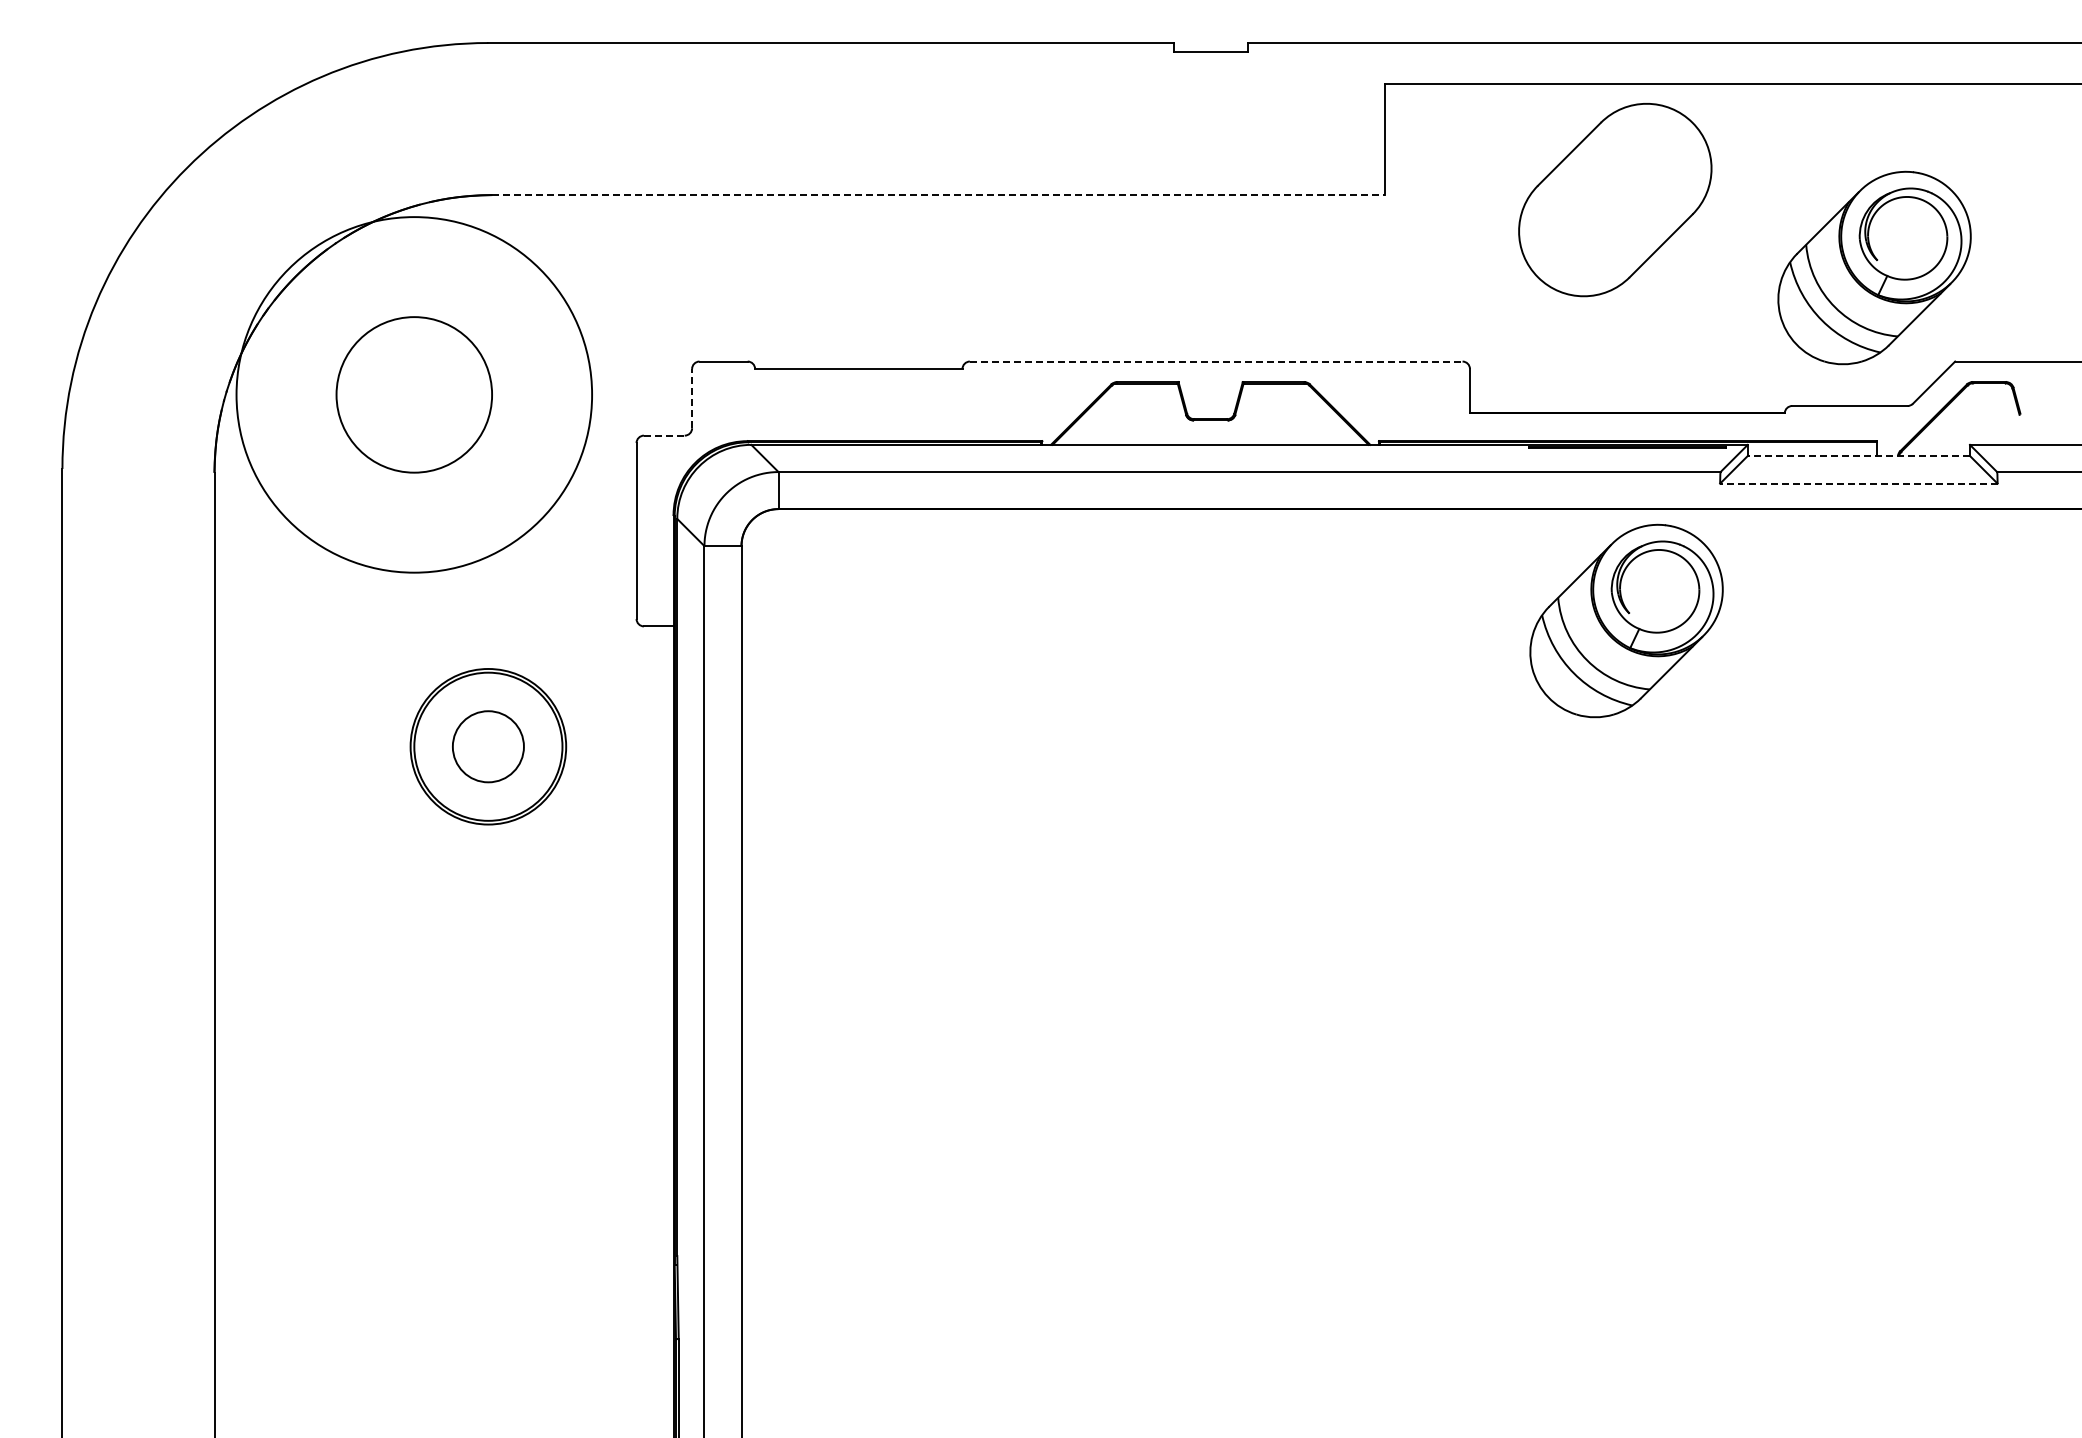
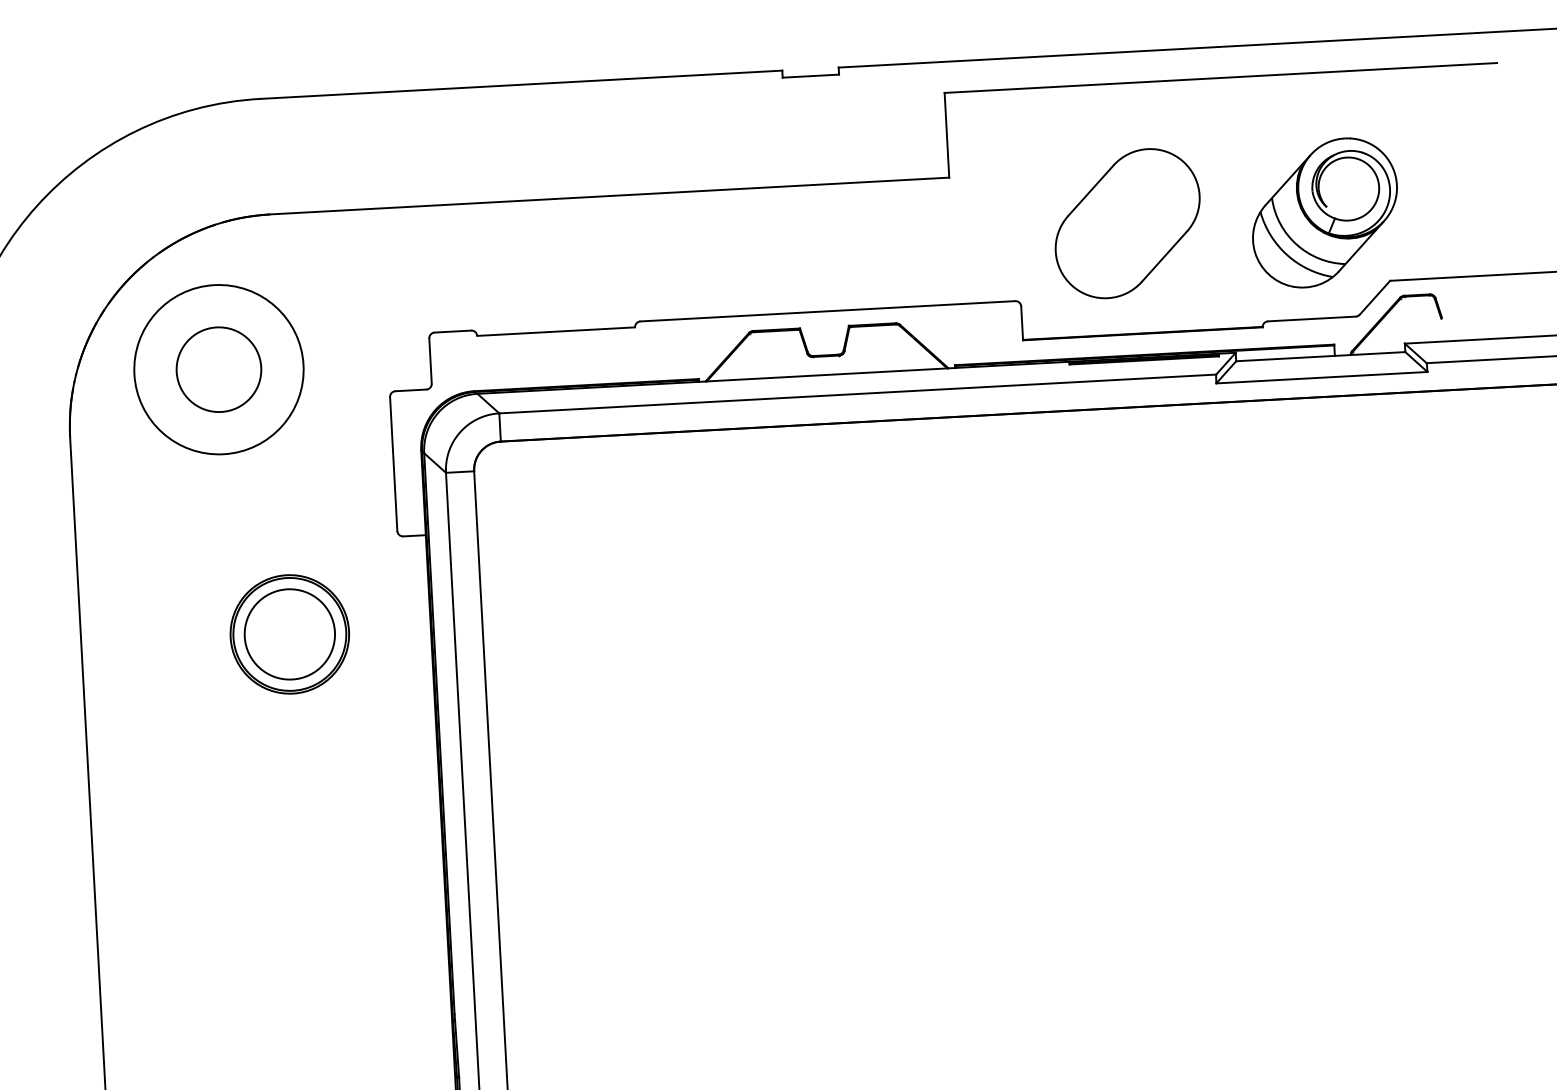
line: (939, 195) -> (610, 196), dashed -> solid
part: (1615, 200) -> (1127, 224), moved
line: (1216, 361) -> (828, 311), dashed -> solid
circle: (413, 394) -> (218, 369), size x0.71
circle: (414, 394) -> (219, 369), size x0.62
line: (692, 398) -> (430, 360), dashed -> solid
line: (664, 435) -> (411, 390), dashed -> solid
line: (1858, 456) -> (1320, 357), dashed -> solid
line: (1858, 483) -> (1321, 377), dashed -> solid
part: (1626, 620) -> (1150, 491), removed
circle: (488, 746) -> (289, 634), size x1.67

